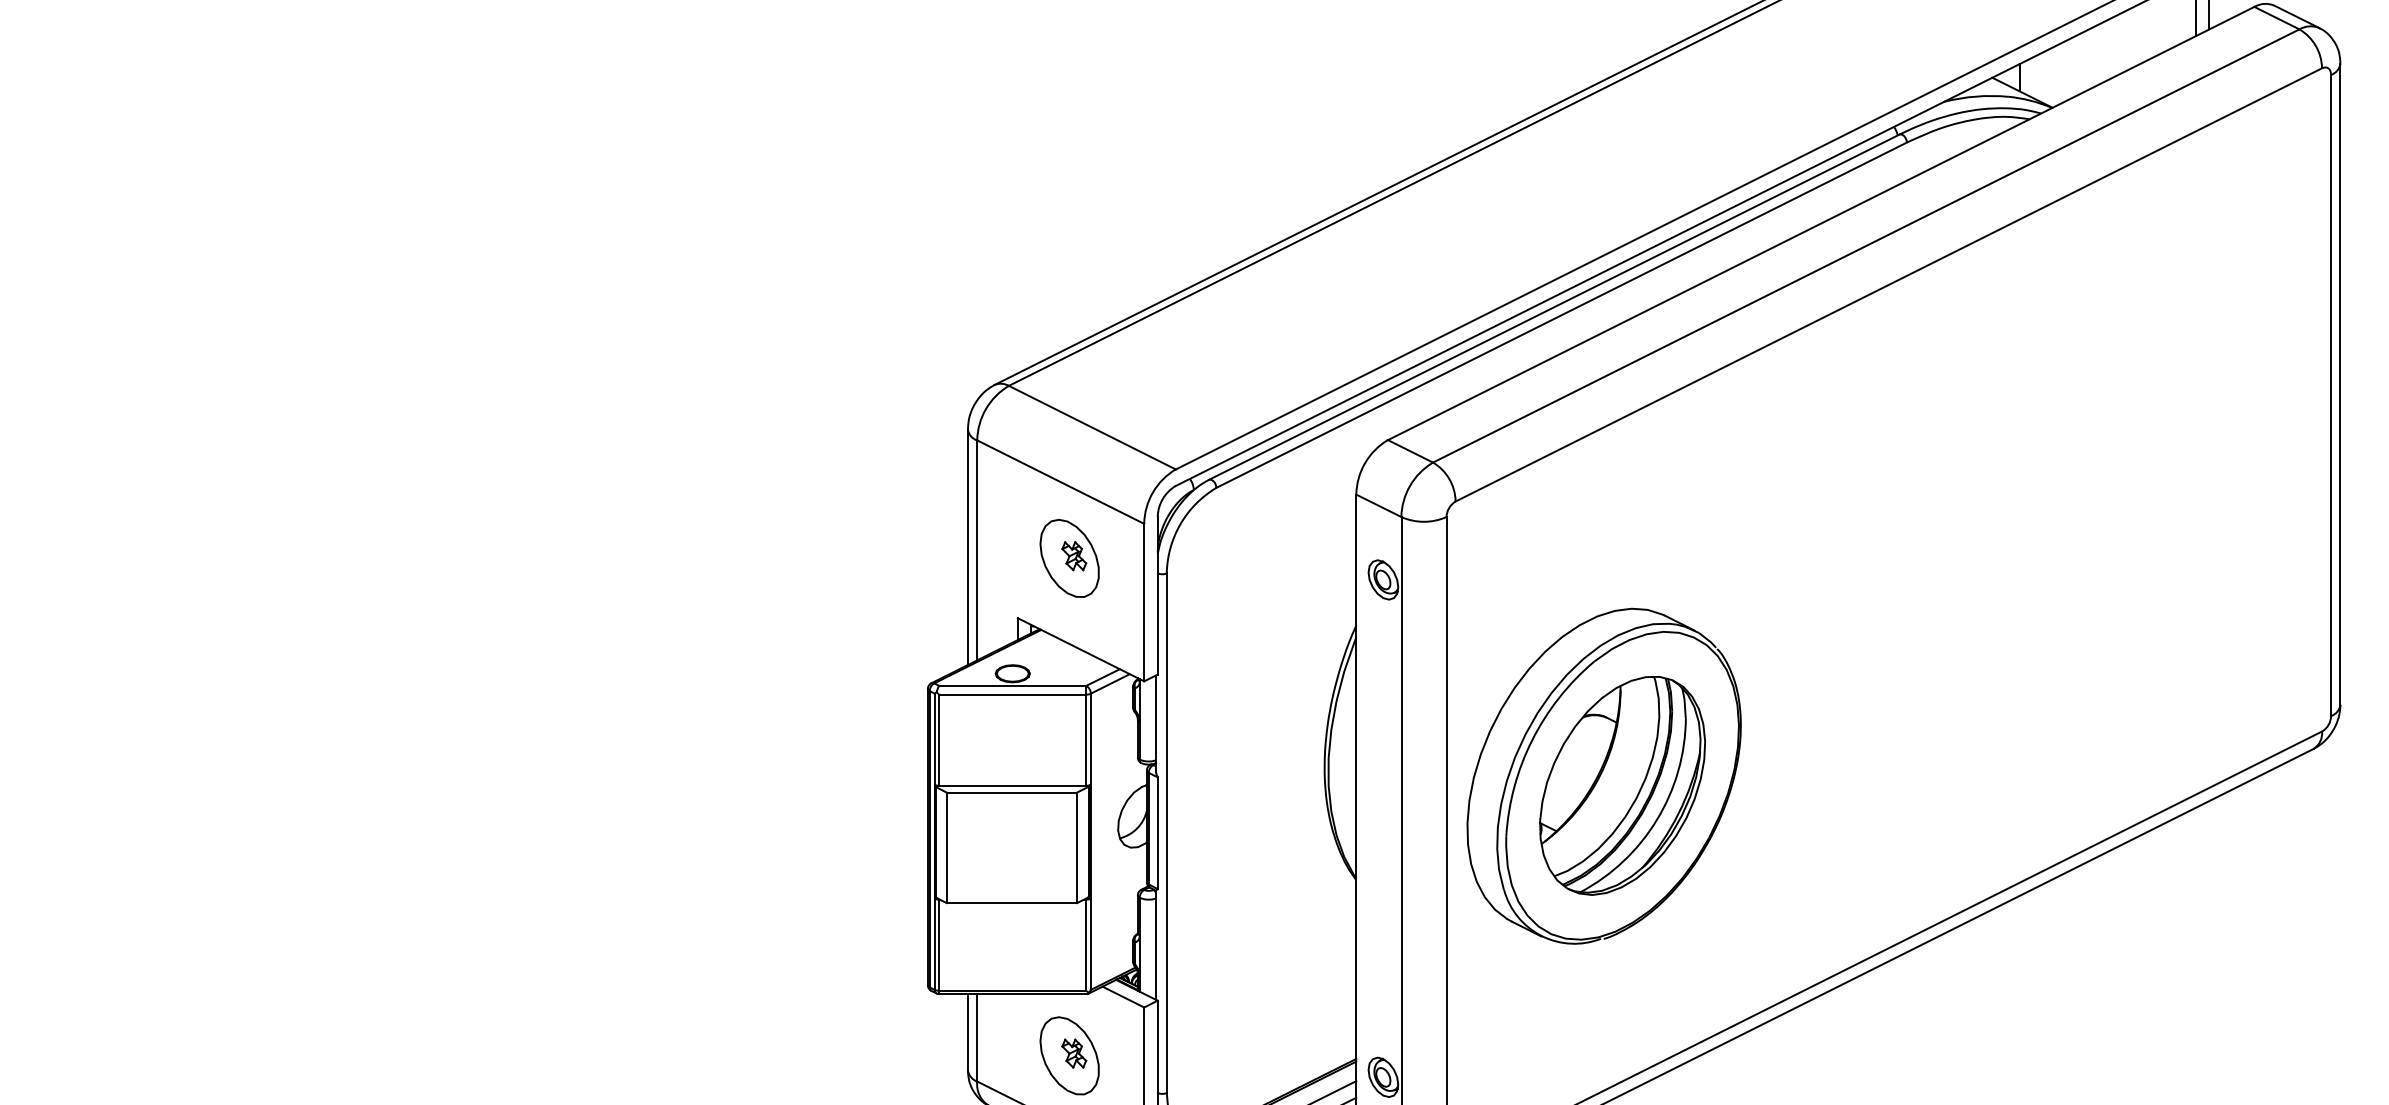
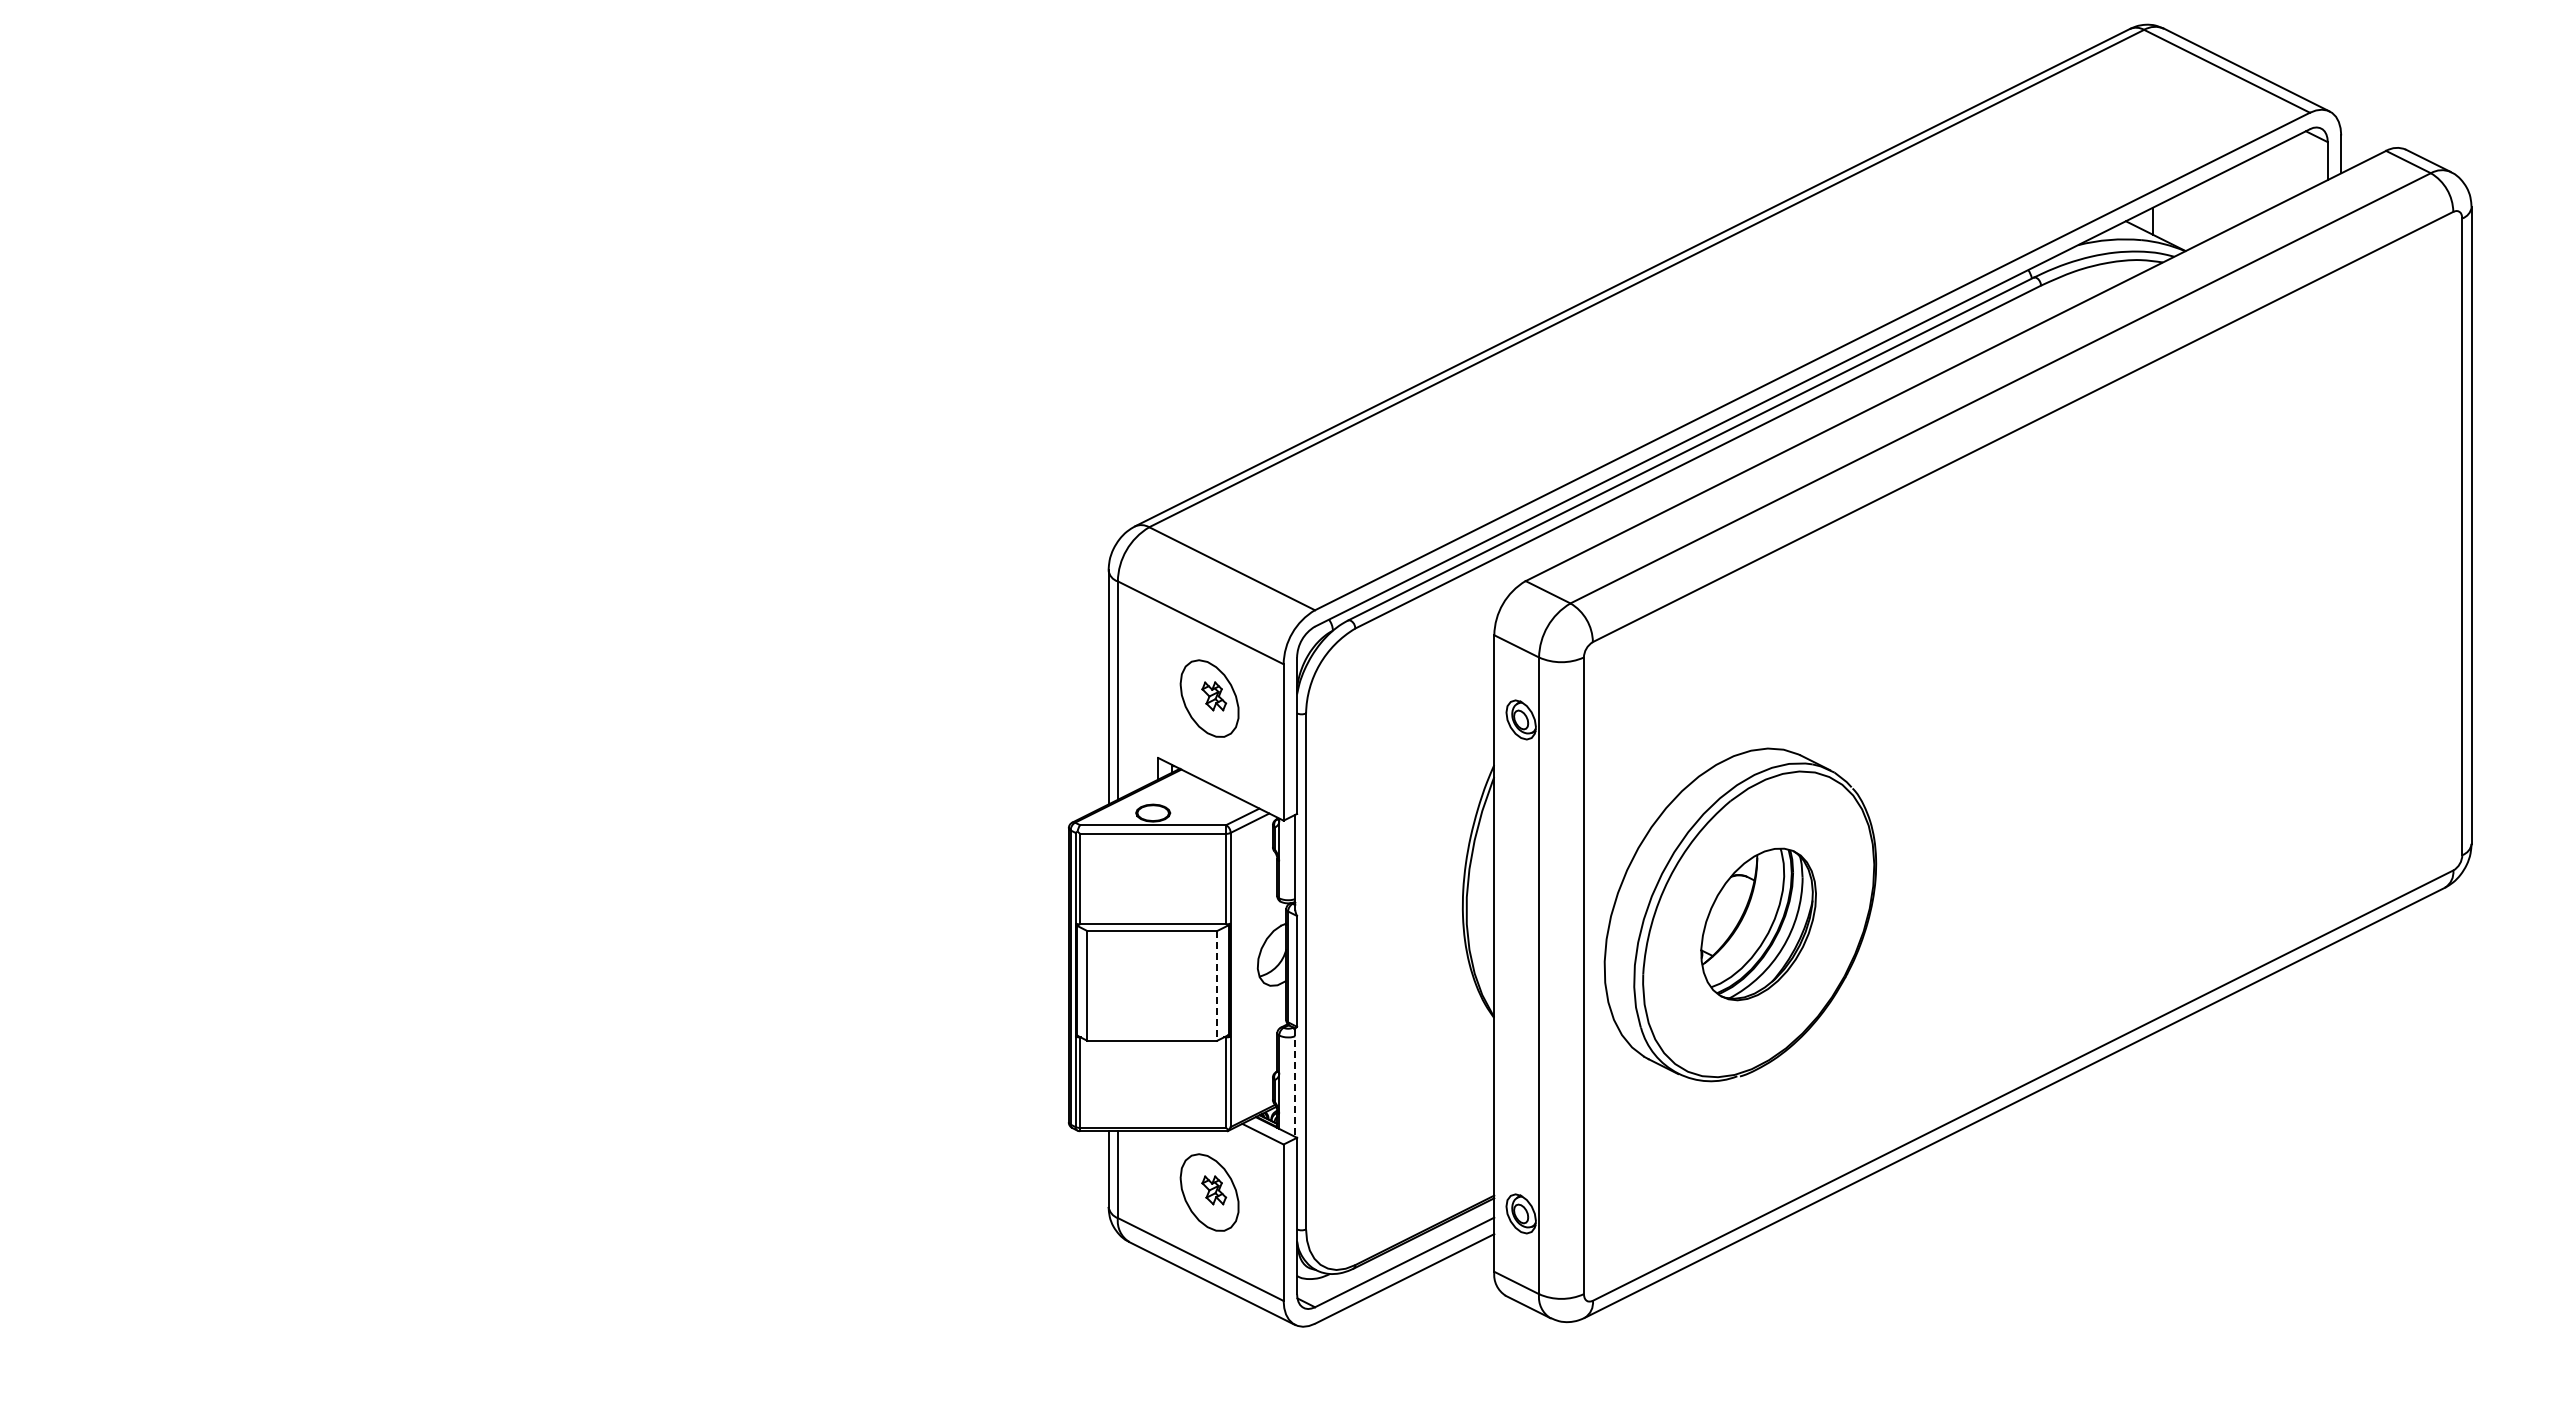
part: (1622, 785) -> (1758, 924), size x0.7
line: (1077, 847) -> (1217, 985), solid -> dashed
line: (1156, 946) -> (1295, 1083), solid -> dashed

